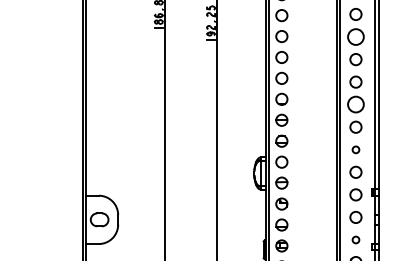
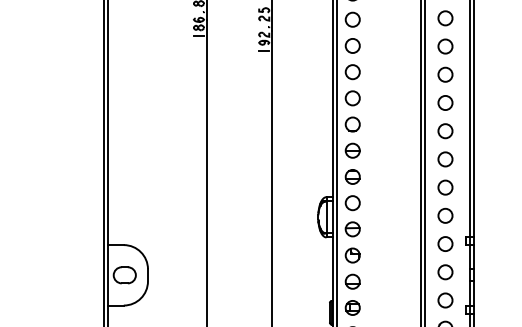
circle: (355, 36) -> (444, 45), size x0.71
circle: (355, 104) -> (444, 130), size x0.71
circle: (355, 149) -> (444, 187), size x1.67
circle: (355, 239) -> (444, 299), size x1.67

